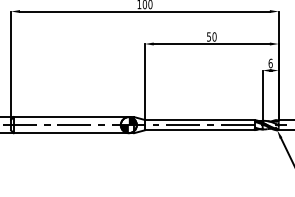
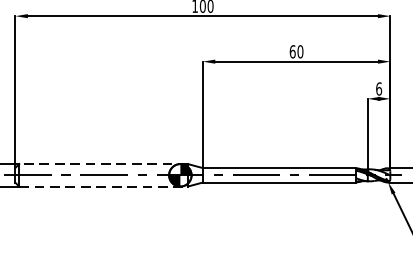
text: (209, 36) -> (293, 51), 50 -> 60
line: (73, 117) -> (102, 164), solid -> dashed
line: (74, 133) -> (104, 187), solid -> dashed

